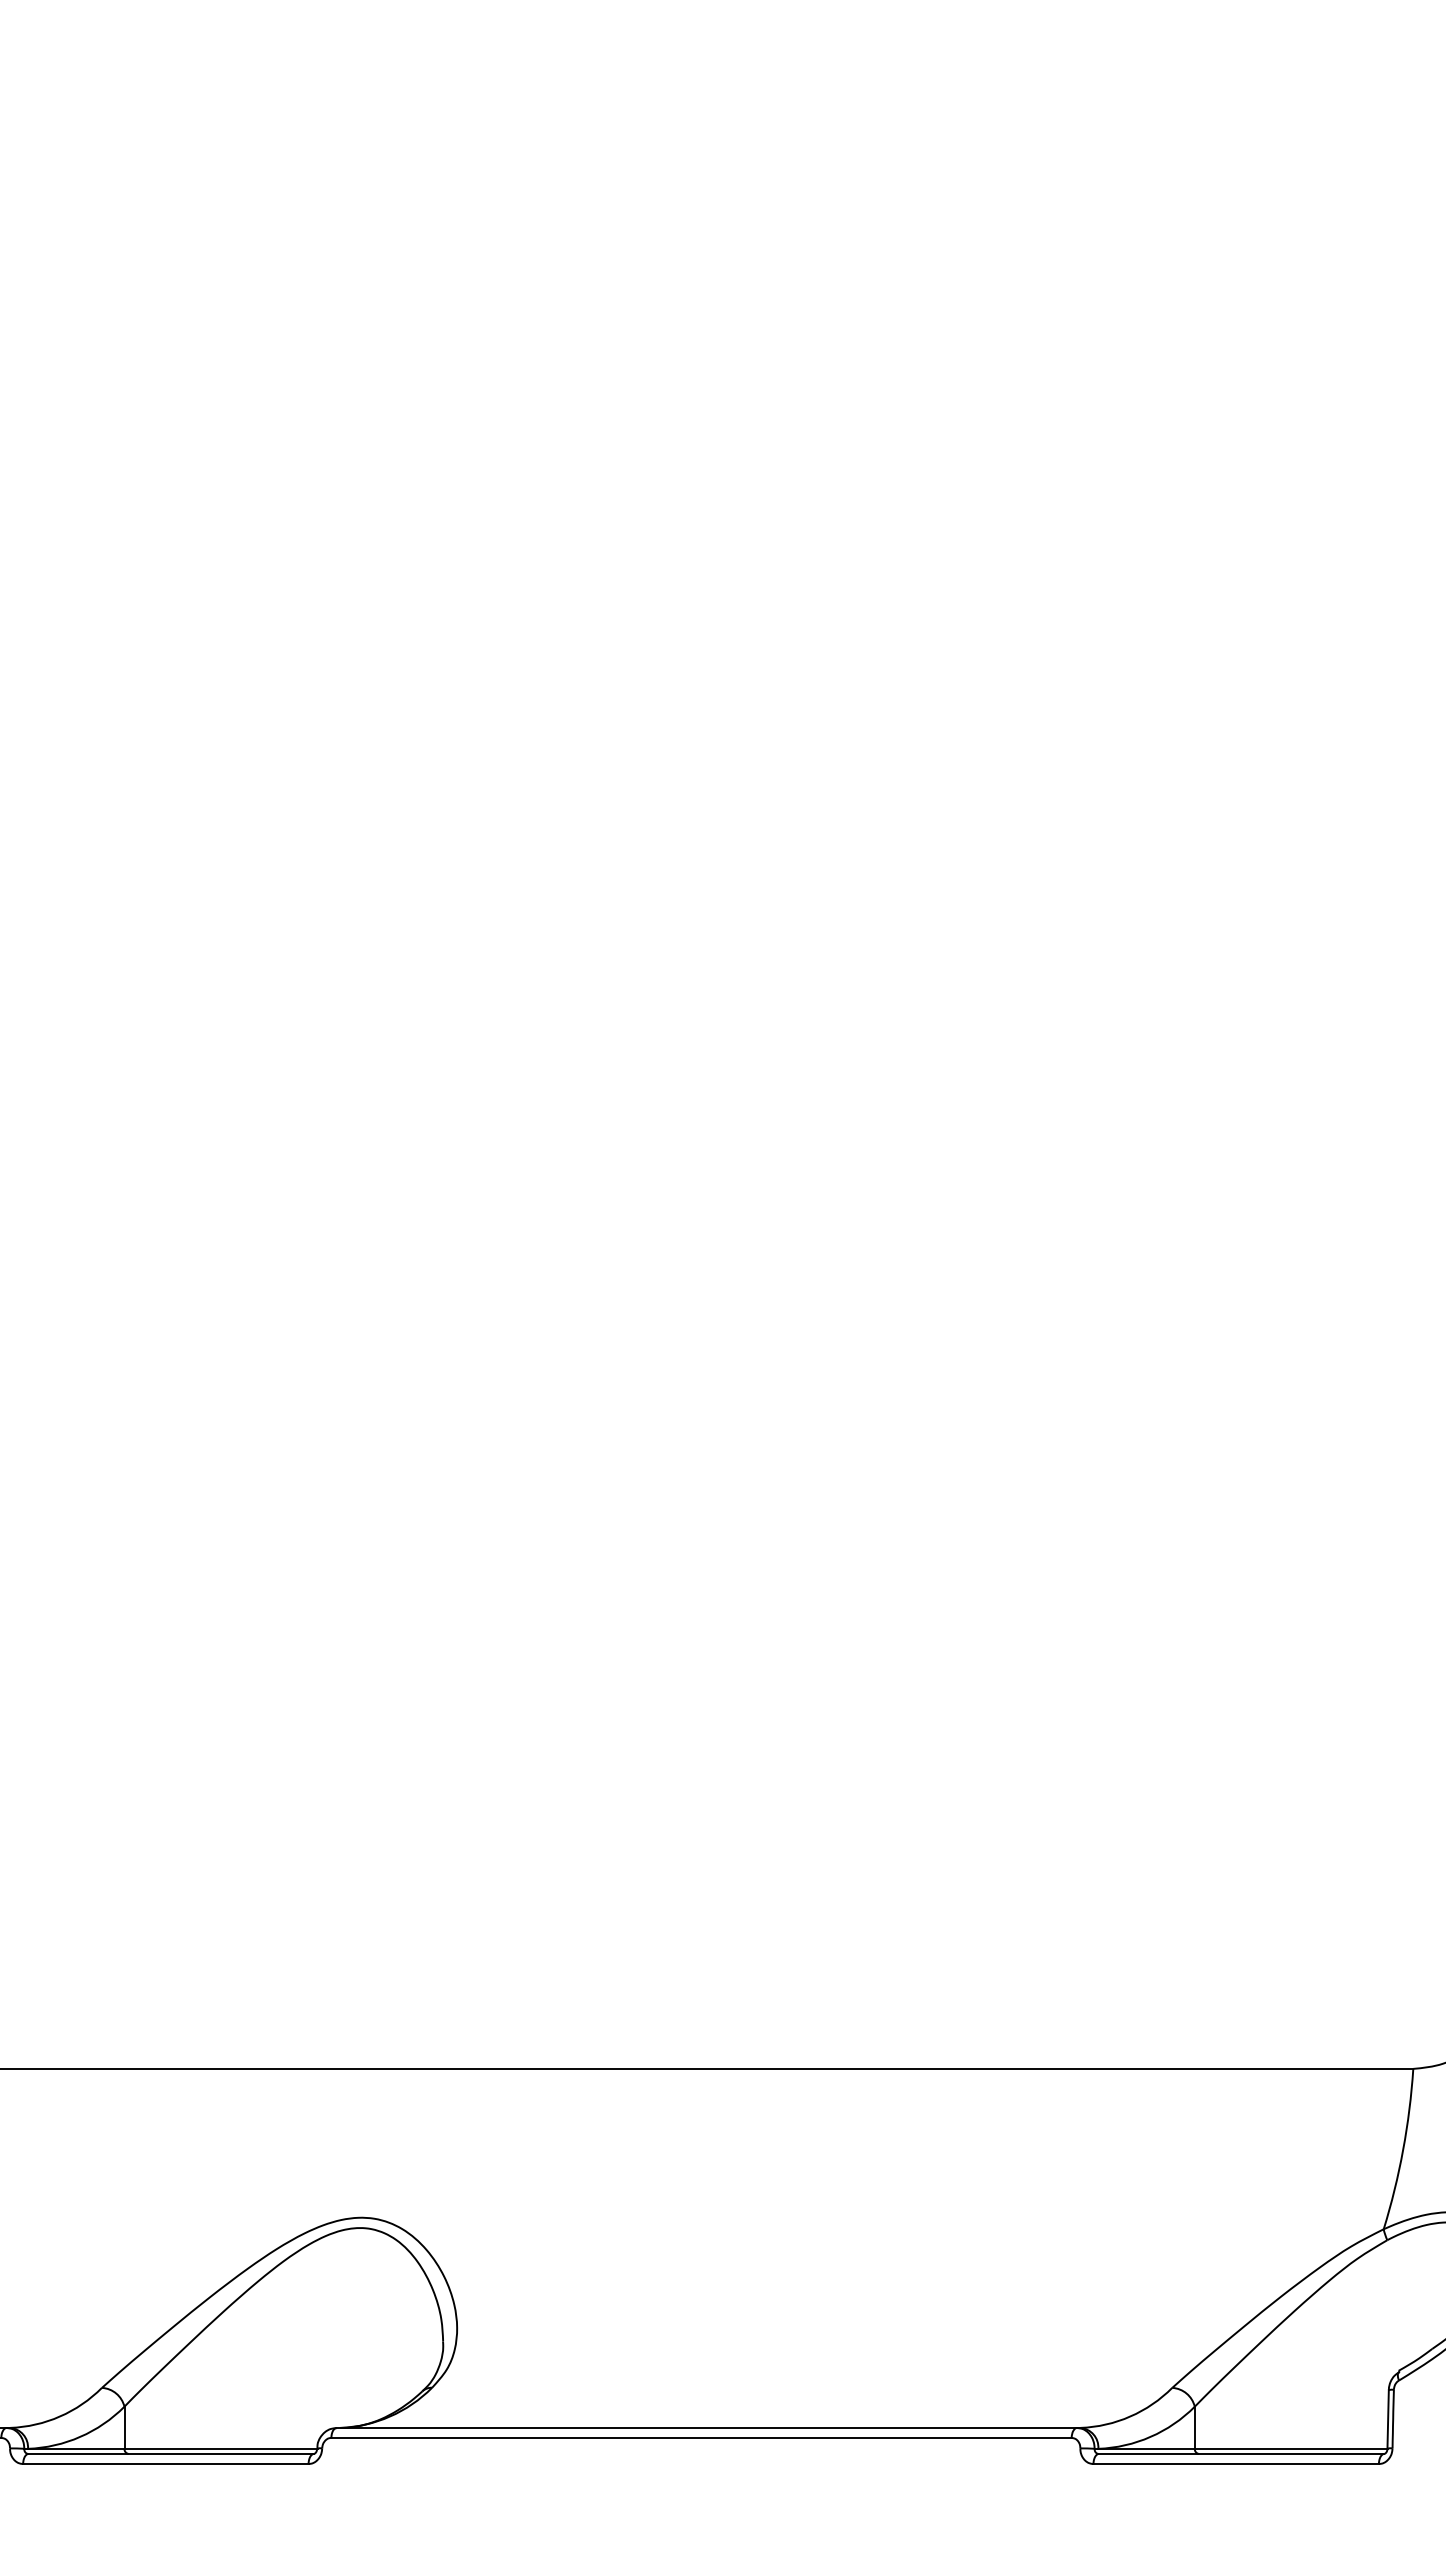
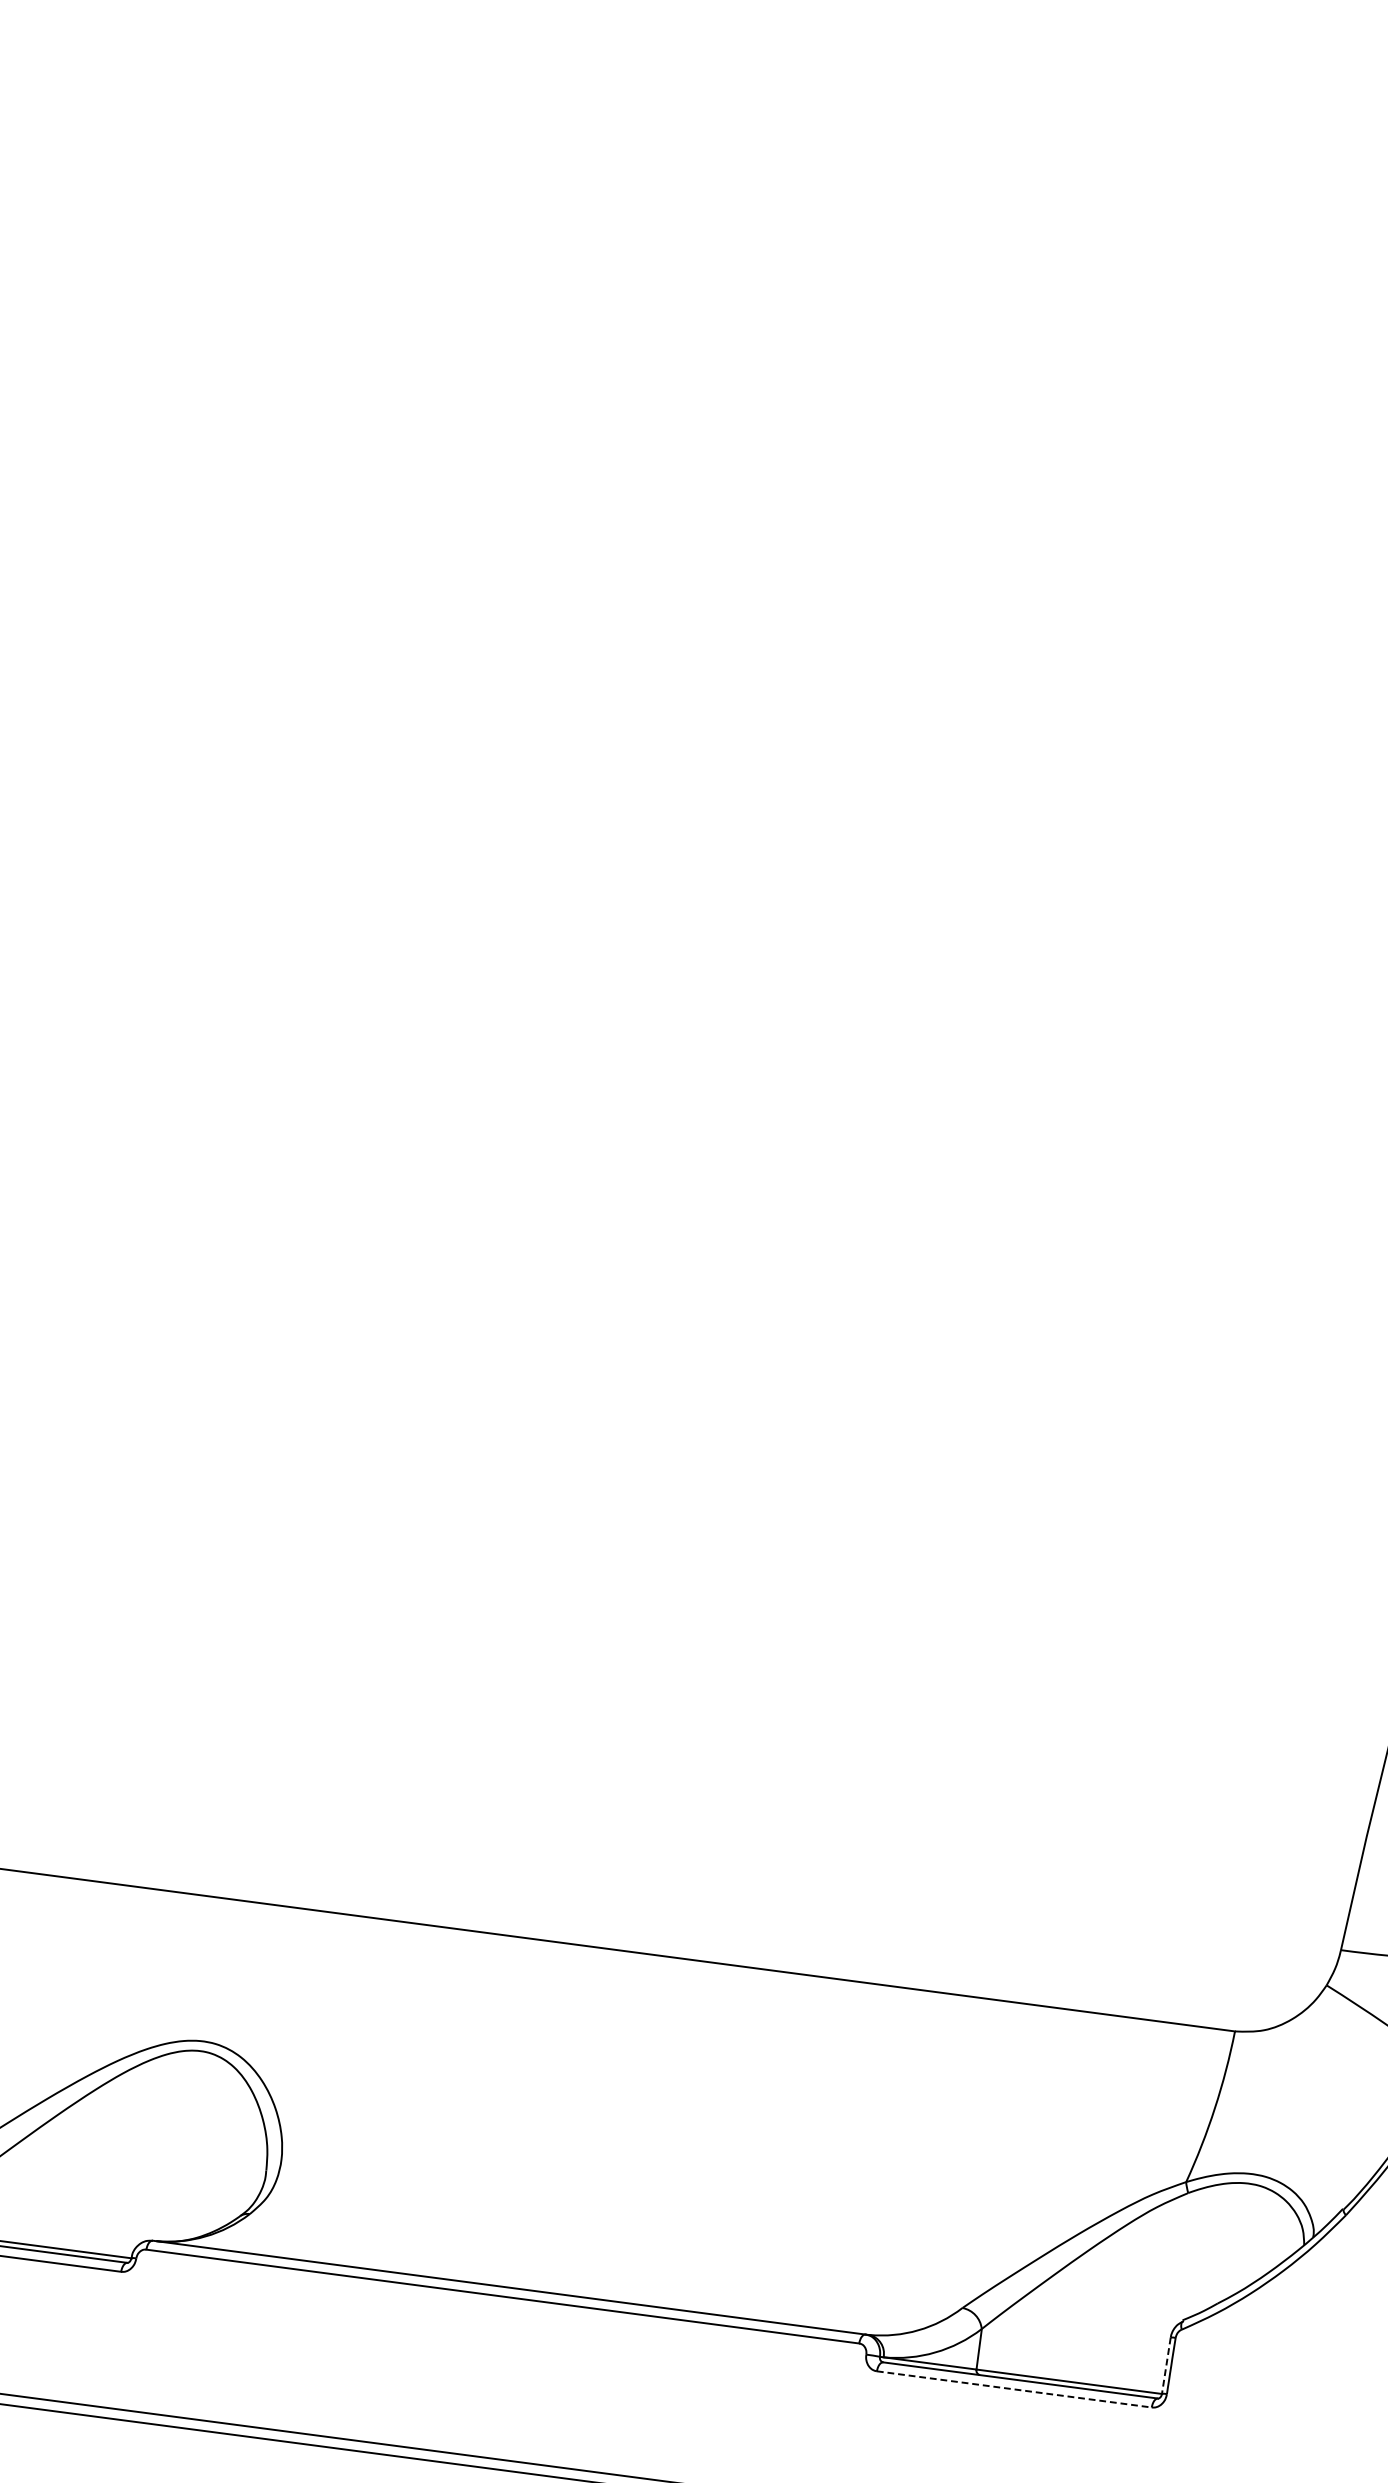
line: (1388, 2419) -> (1166, 2365), solid -> dashed
line: (1236, 2464) -> (1014, 2389), solid -> dashed

